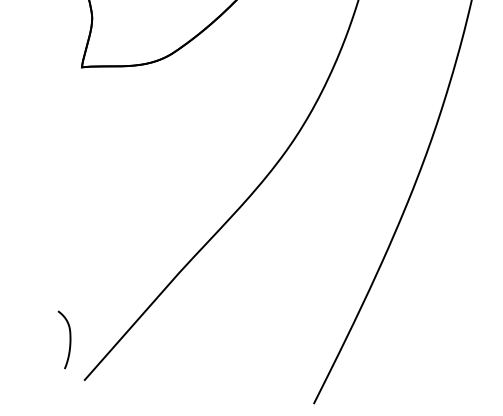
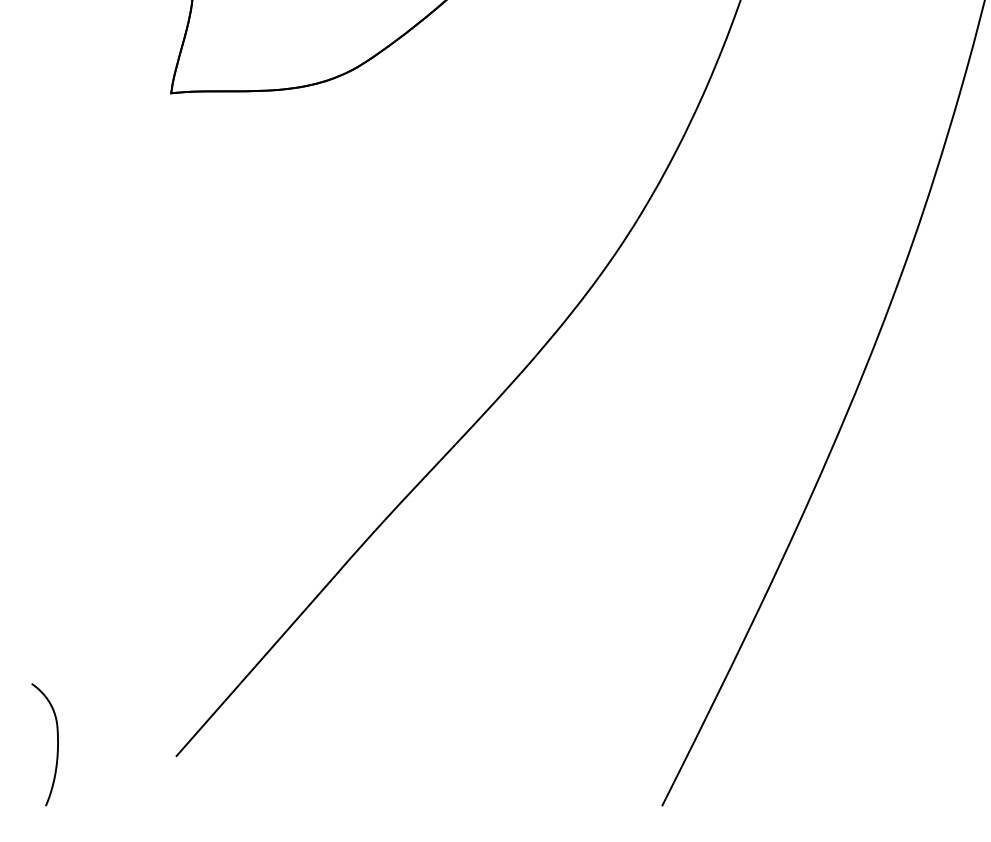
curve: (69, 339) -> (55, 743), moved

